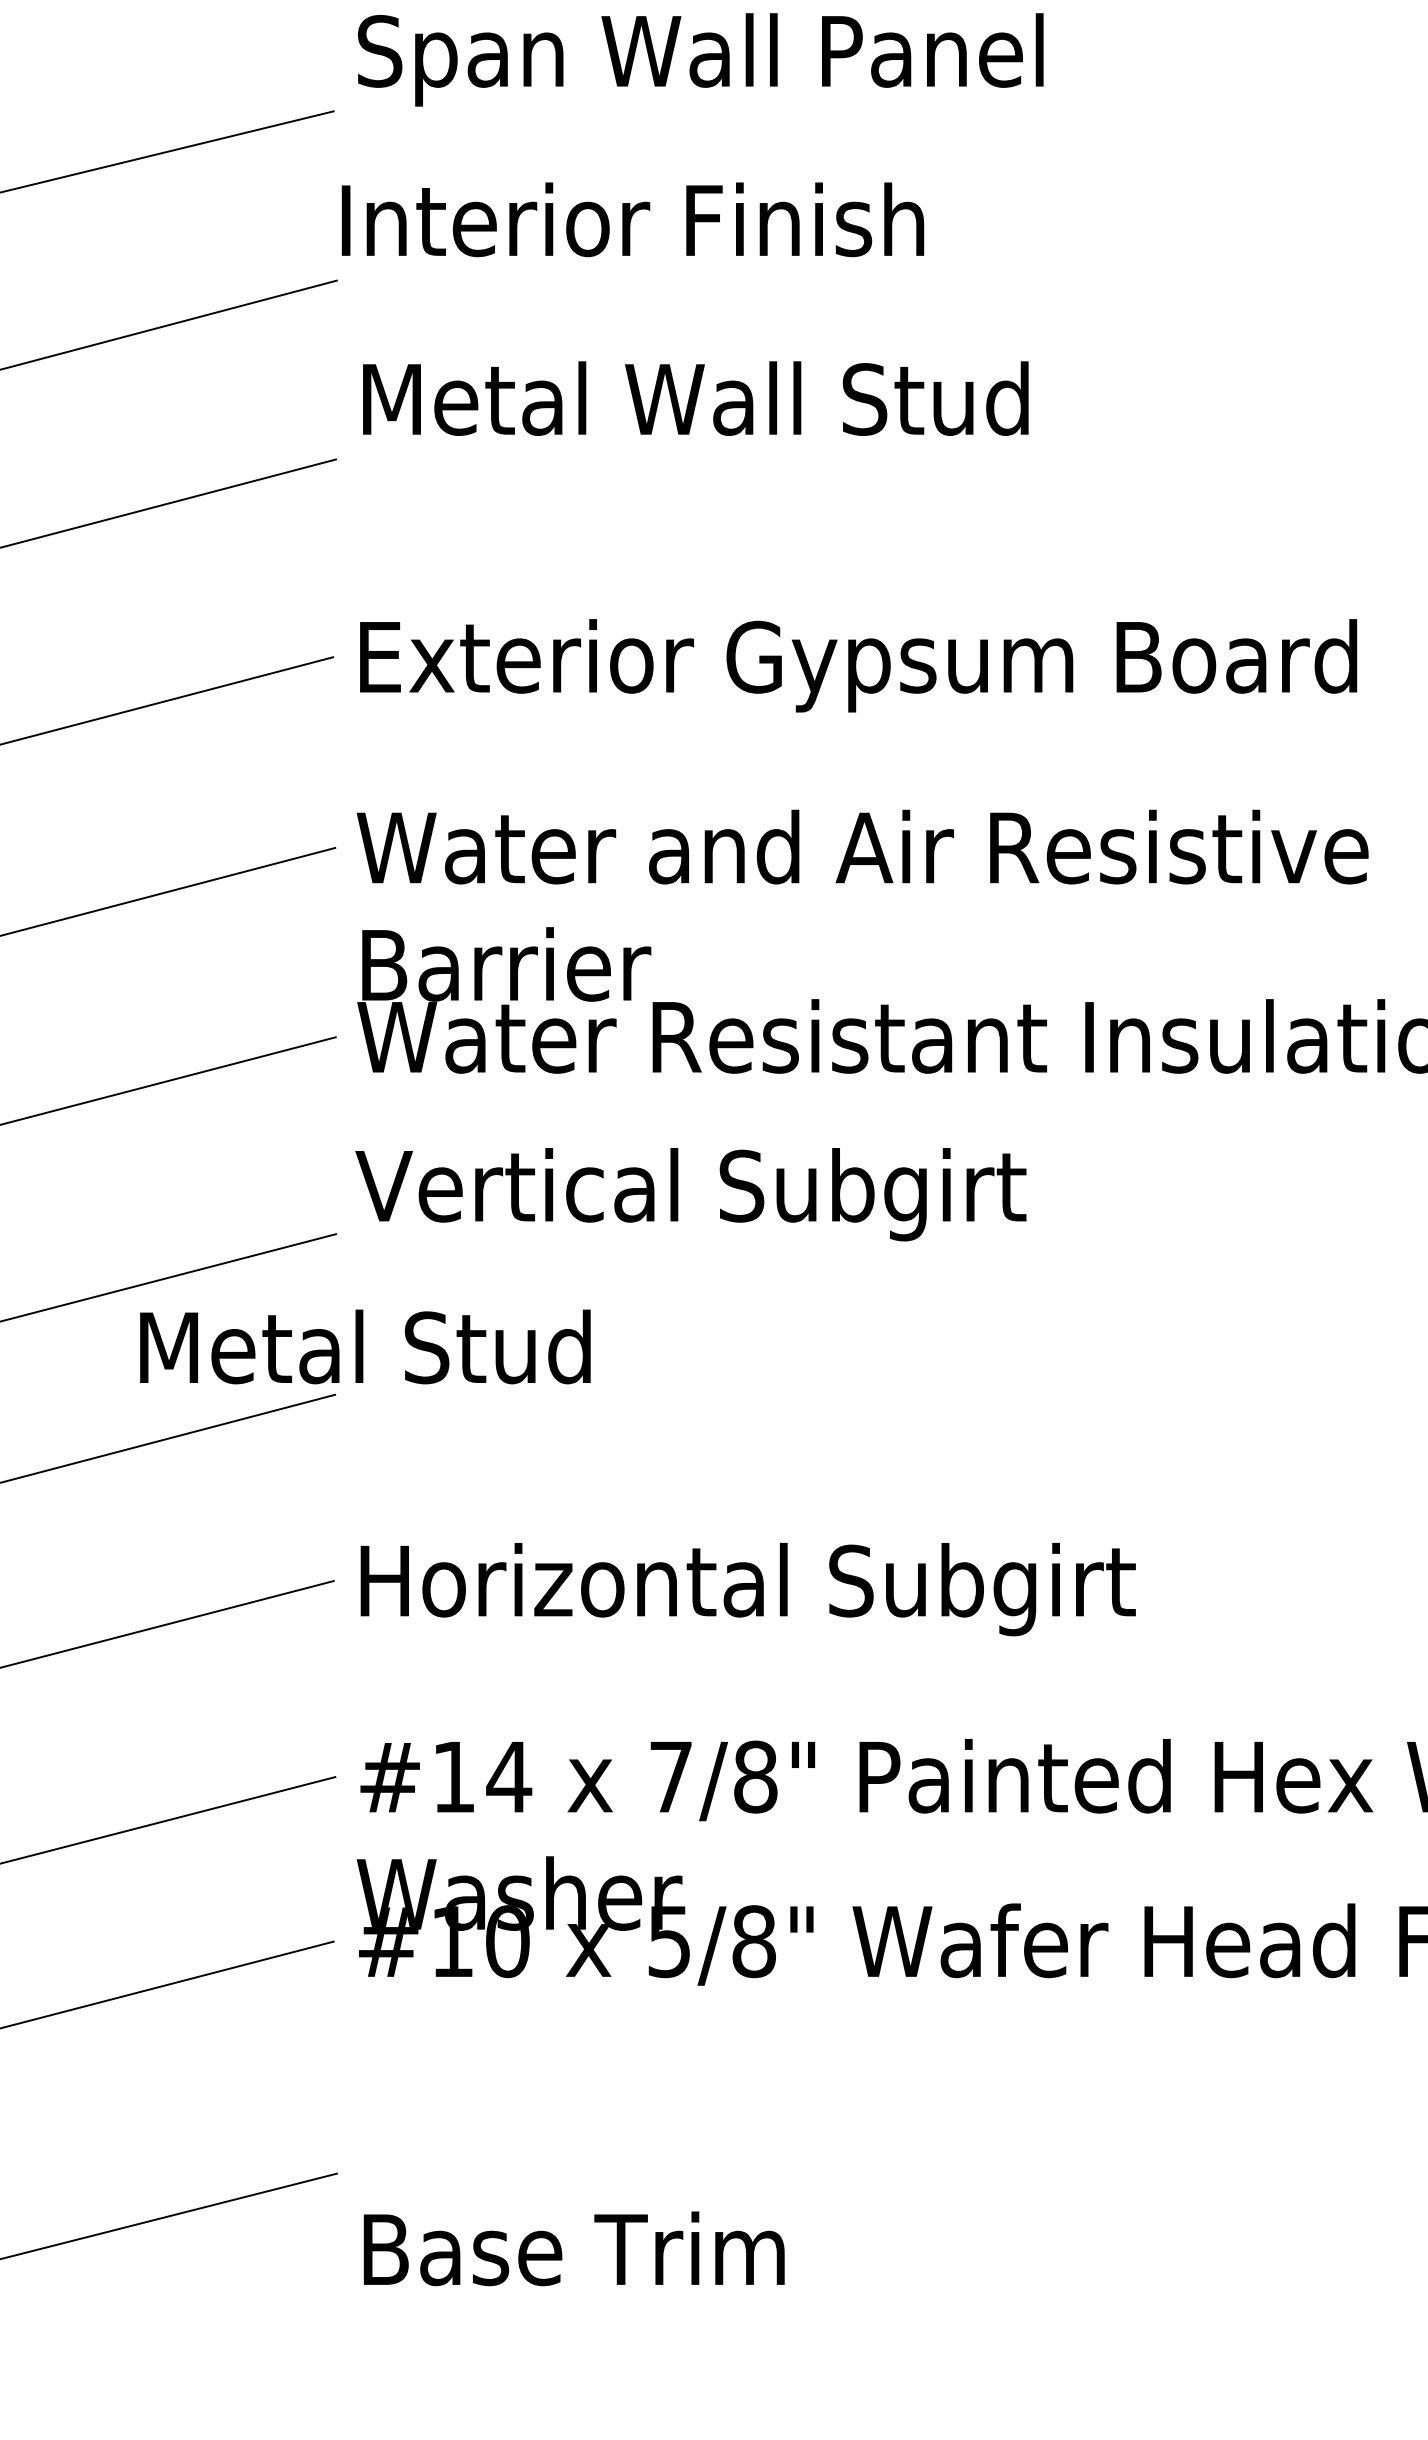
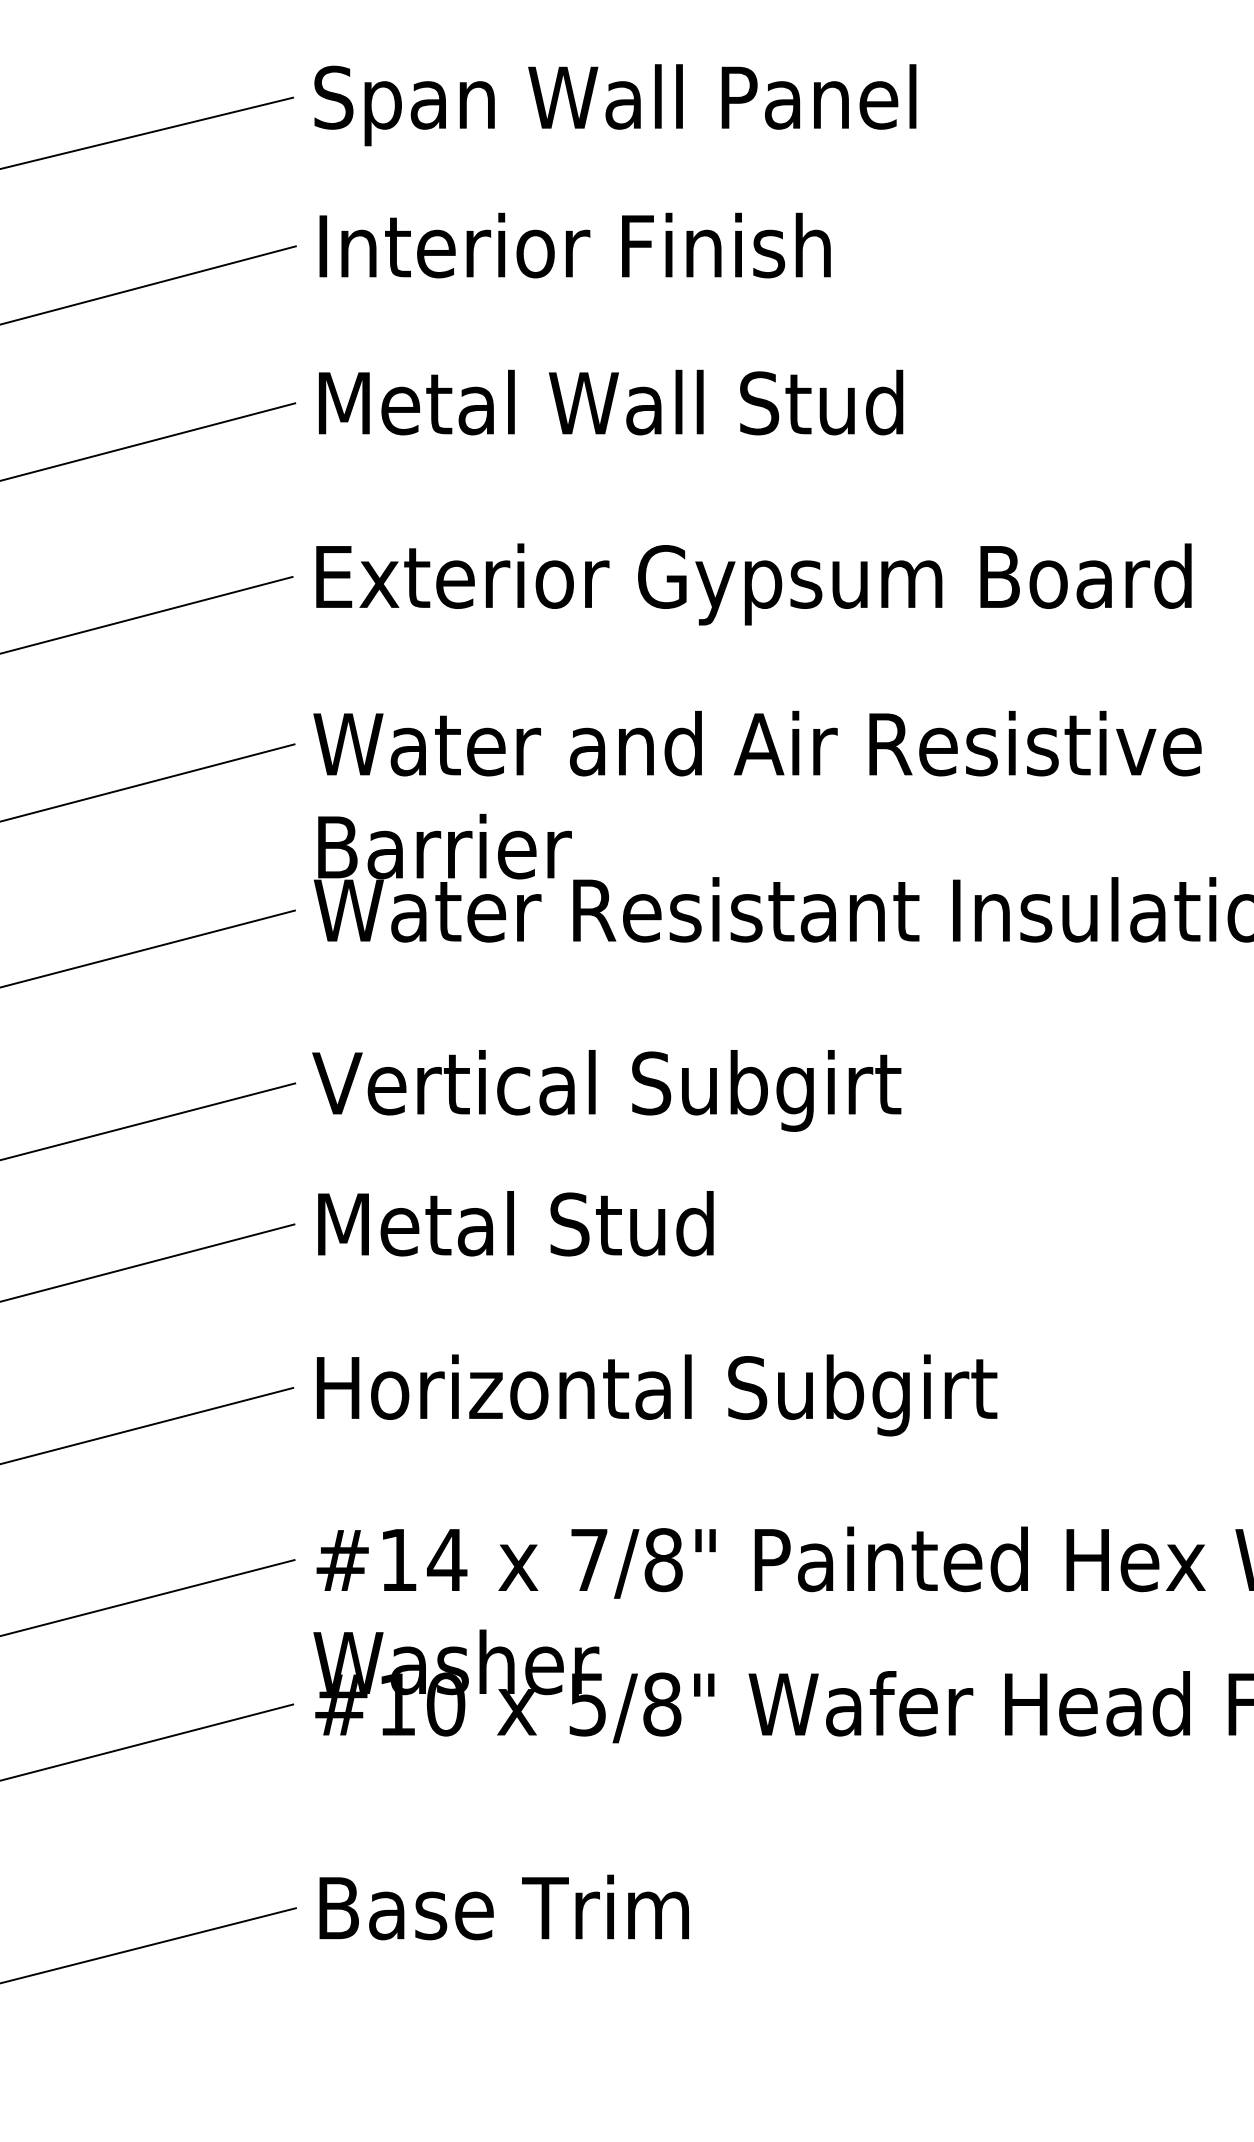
text: (700, 59) -> (615, 104), moved
text: (632, 219) -> (574, 245), moved
text: (695, 398) -> (610, 402), moved
text: (690, 1194) -> (606, 1090), moved
text: (365, 1346) -> (515, 1223), moved
text: (574, 2248) -> (504, 1907), moved

